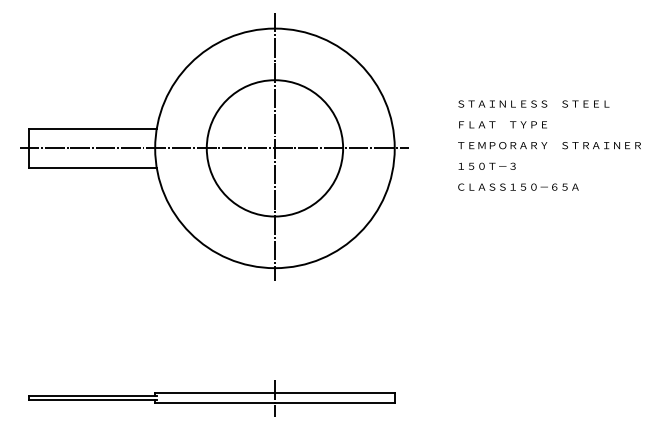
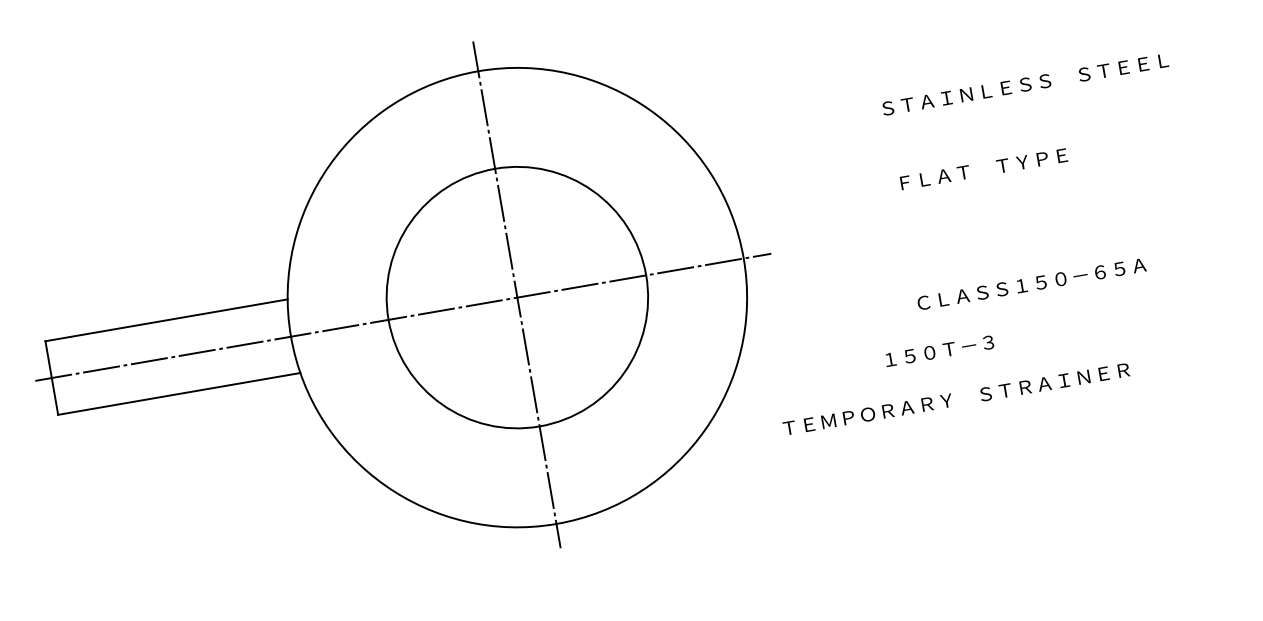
text: (533, 103) -> (1024, 83), moved
text: (502, 124) -> (982, 168), moved
text: (549, 145) -> (956, 399), moved
text: (486, 165) -> (938, 349), moved
text: (518, 186) -> (1031, 282), moved

